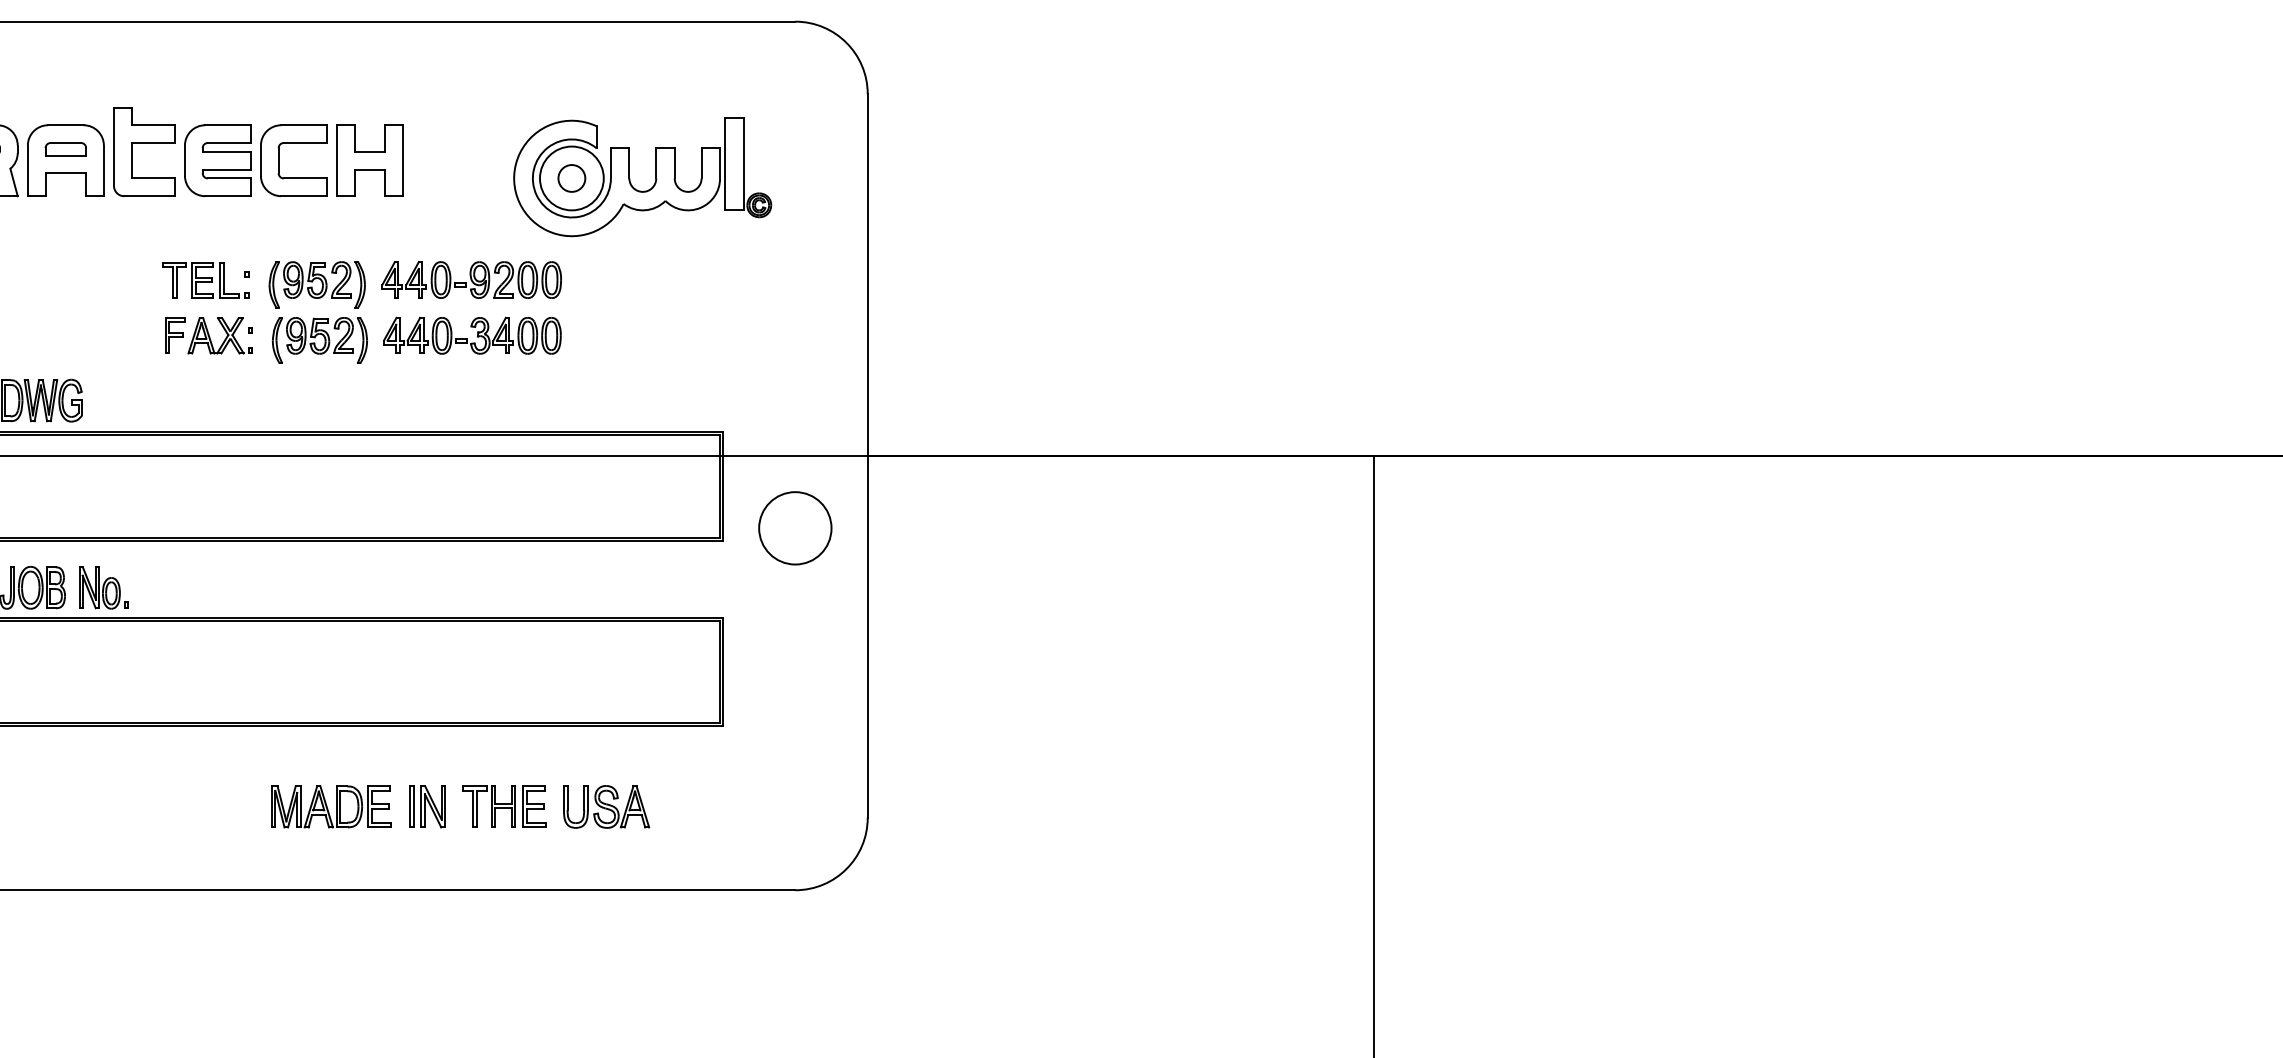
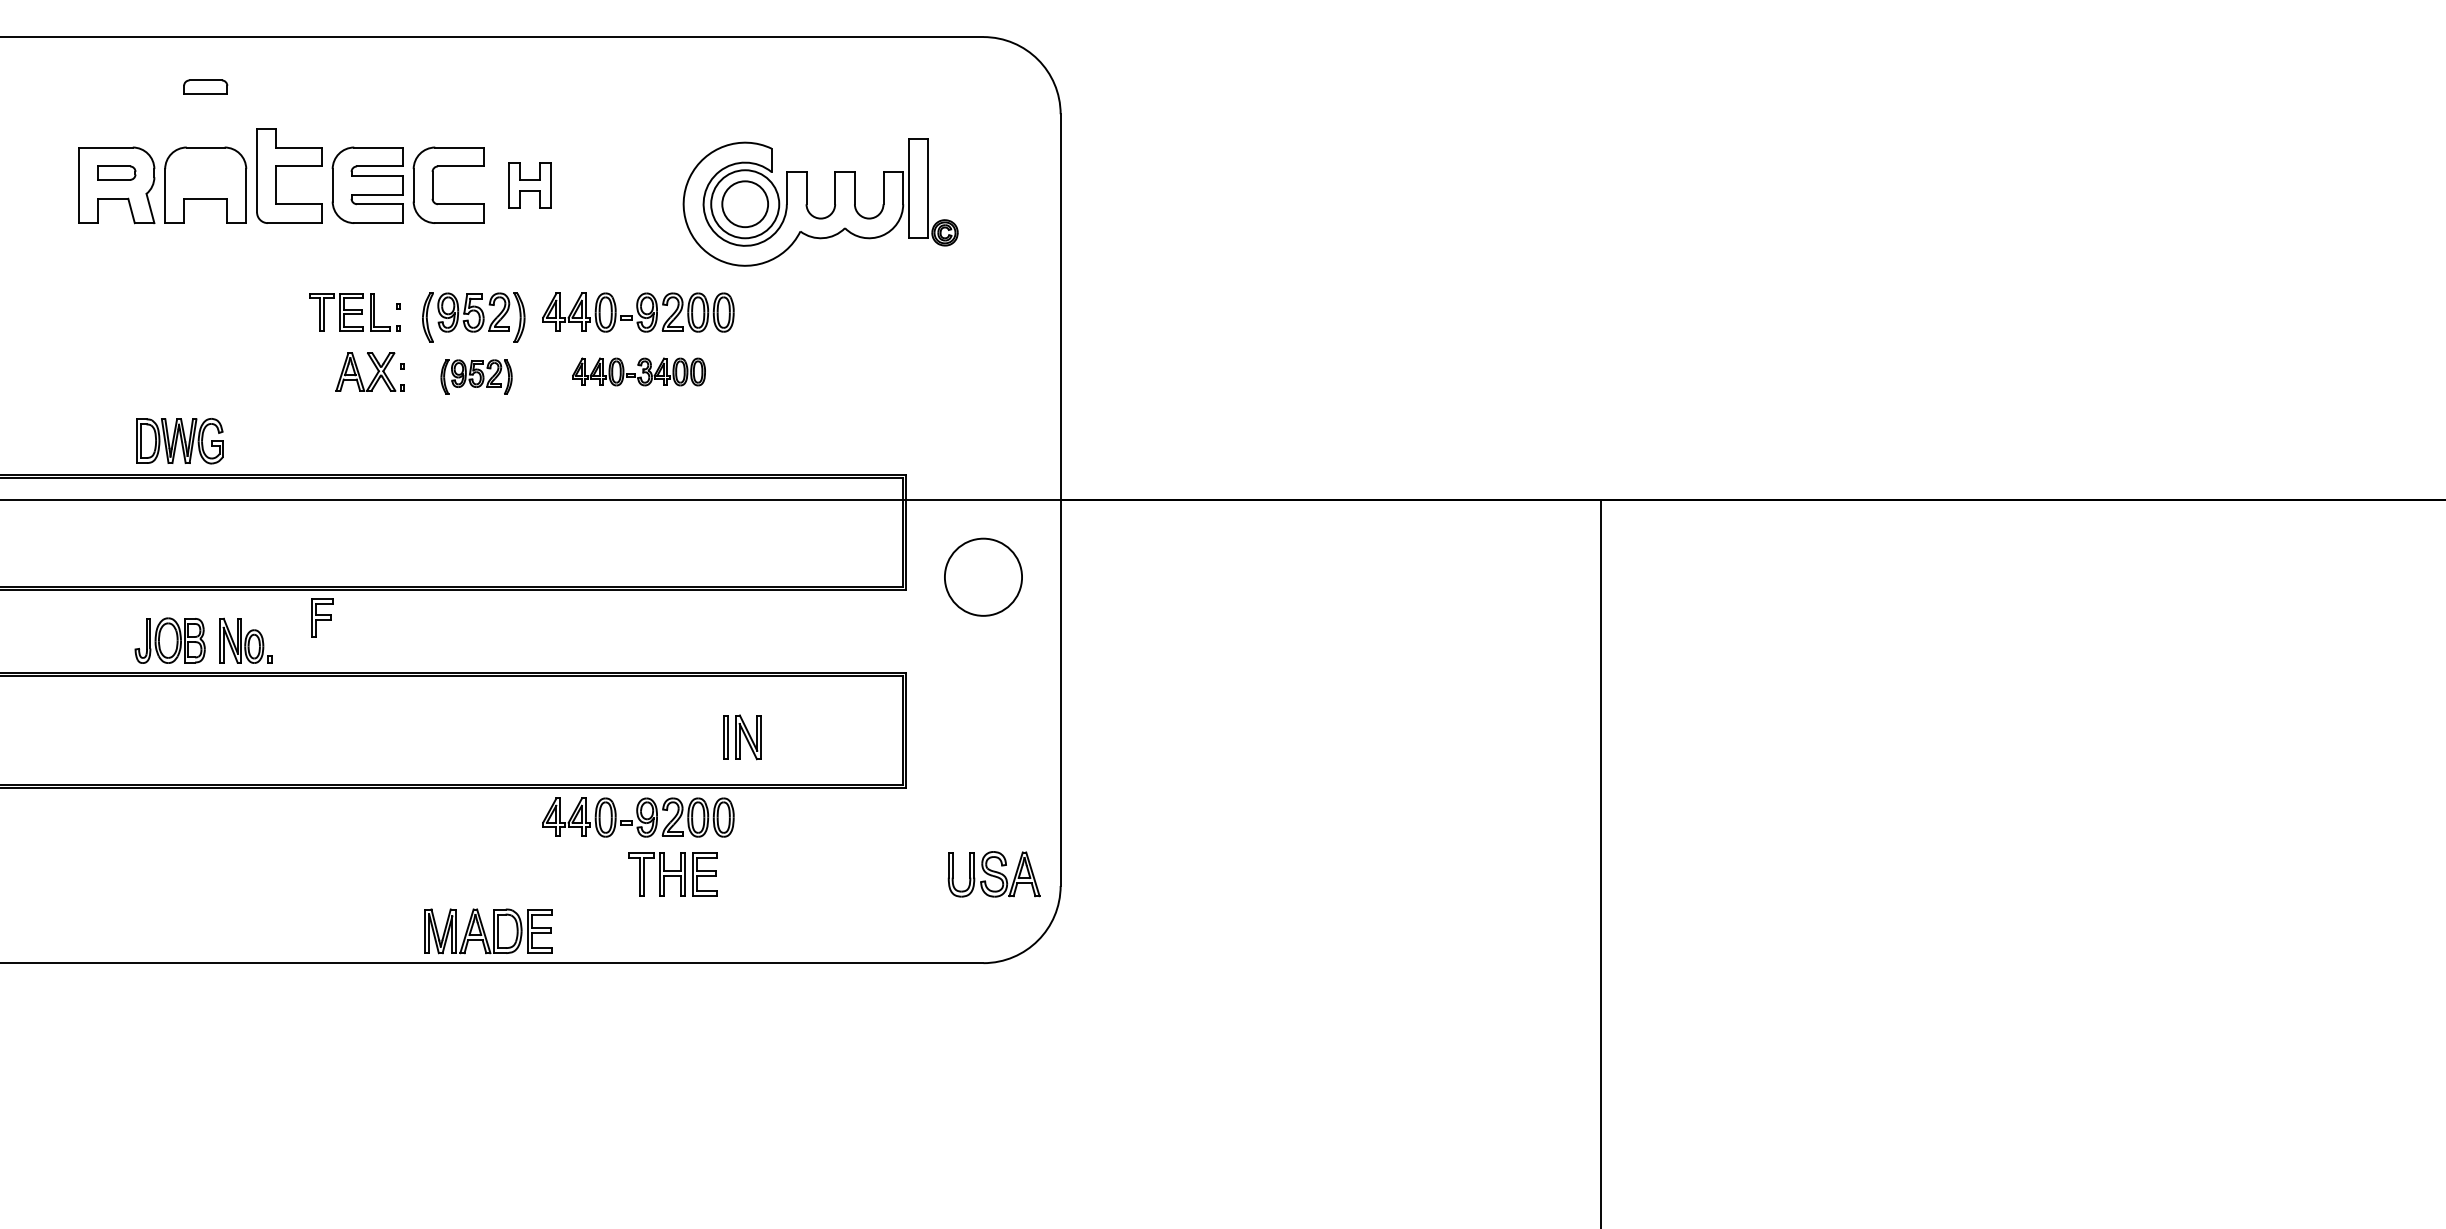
part: (65, 148) -> (205, 86), moved
part: (369, 160) -> (529, 185), size x0.6
circle: (571, 177) -> (744, 203), size x1.6
part: (175, 335) -> (322, 617), moved
part: (471, 335) -> (638, 371), size x0.7
part: (319, 340) -> (476, 377), size x0.7
part: (471, 753) -> (638, 817), added
part: (331, 807) -> (488, 931), moved
part: (427, 807) -> (742, 737), moved
part: (605, 807) -> (993, 874), moved

